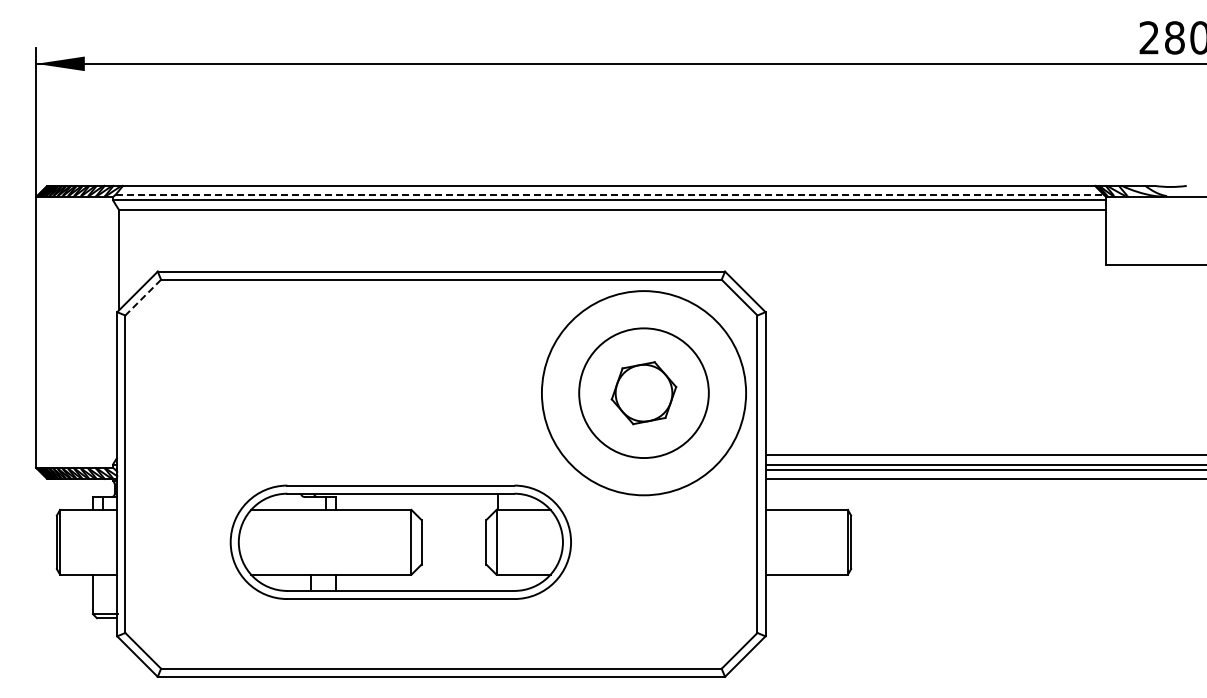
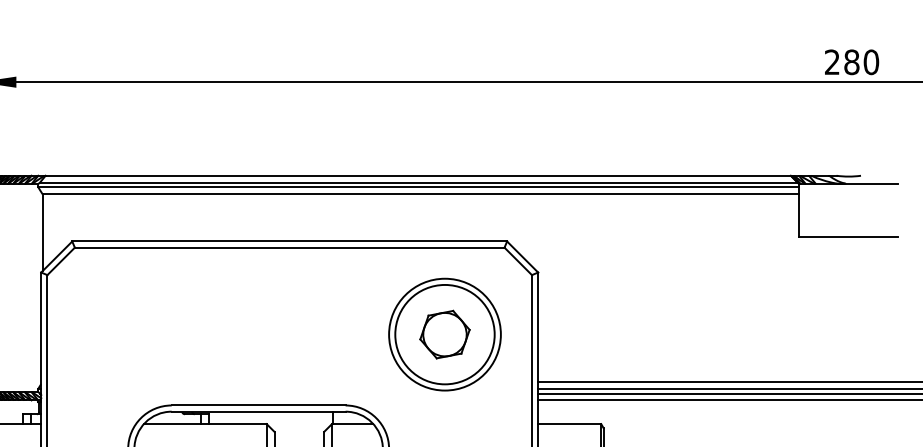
line: (610, 194) -> (419, 182), dashed -> solid
line: (142, 297) -> (60, 261), dashed -> solid
circle: (643, 393) -> (444, 334), size x0.71

